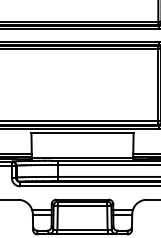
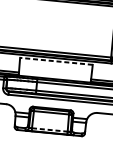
line: (82, 133) -> (56, 61), solid -> dashed
line: (83, 229) -> (50, 129), solid -> dashed

